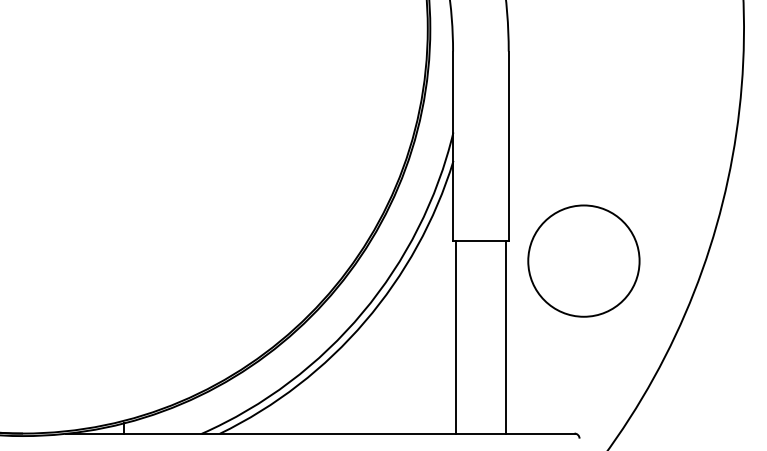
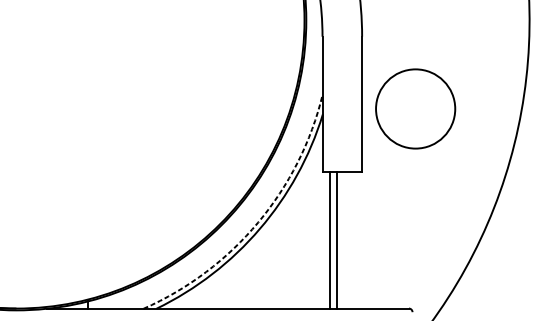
circle: (583, 260) -> (415, 108), moved
arc: (362, 312) -> (258, 222), solid -> dashed
line: (455, 337) -> (337, 240), moved
line: (506, 337) -> (330, 240), moved

